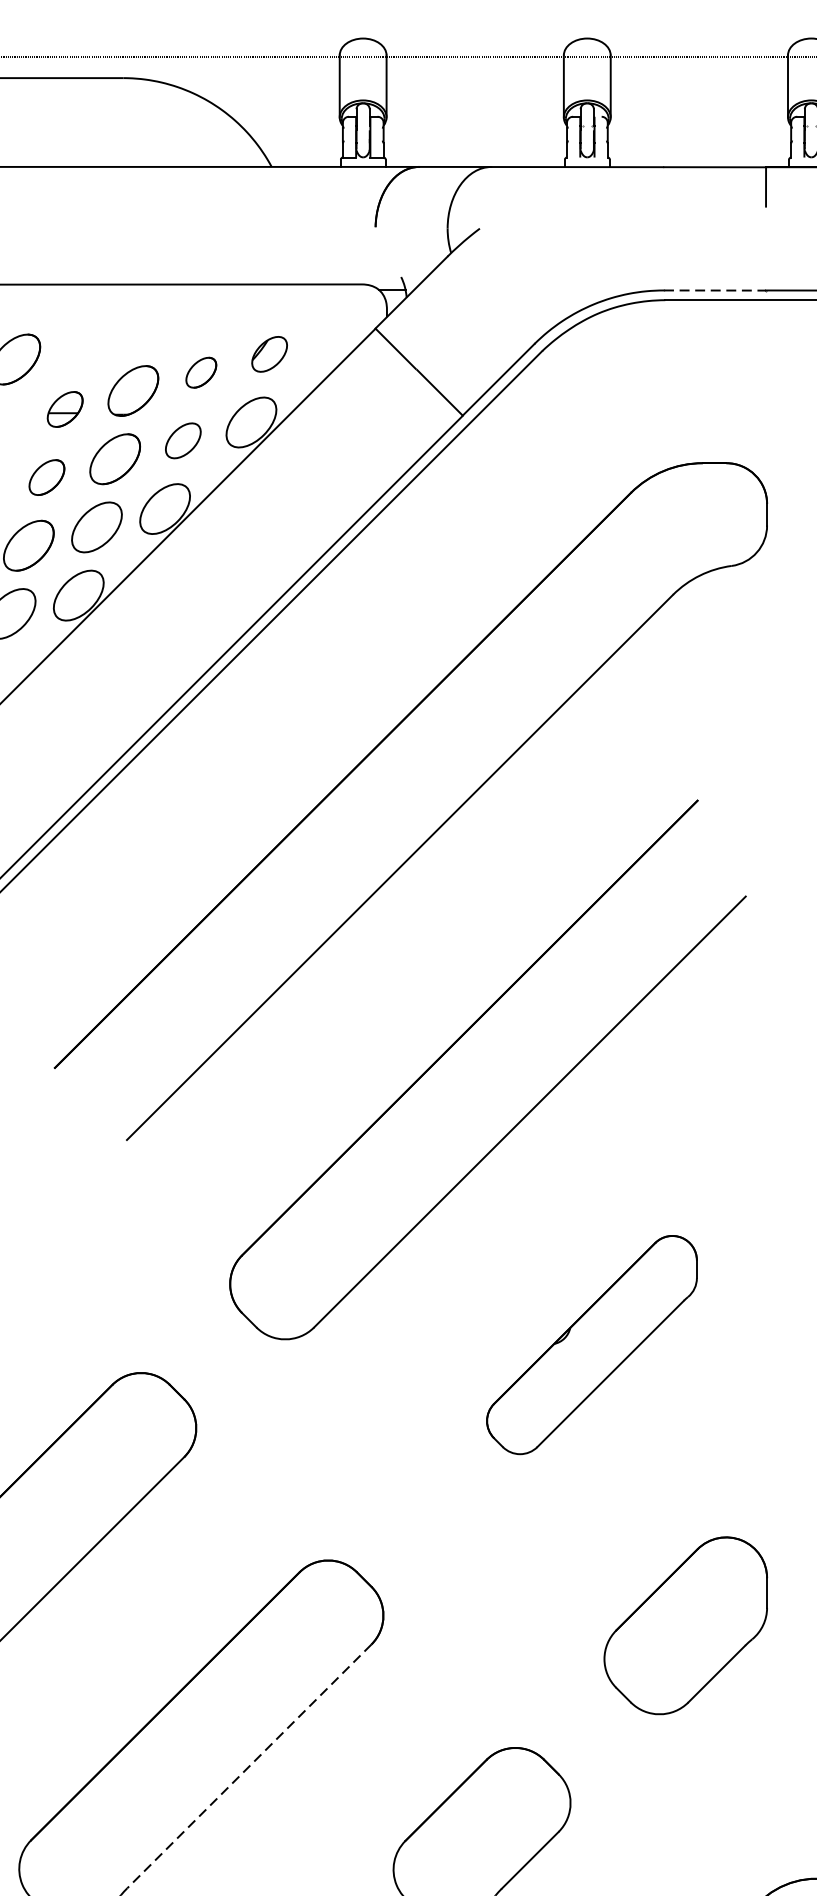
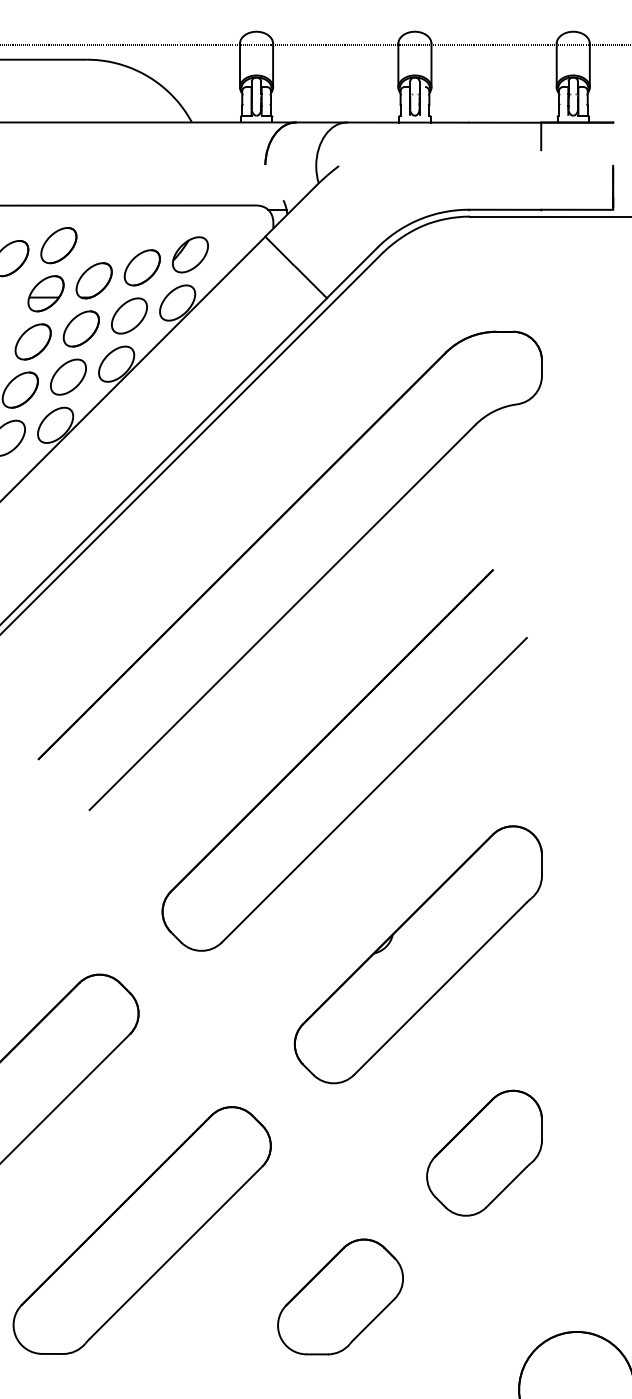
line: (715, 290) -> (505, 209), dashed -> solid
part: (82, 341) -> (58, 245), added
part: (269, 353) -> (190, 254), size x1.43
part: (200, 372) -> (141, 267), size x1.67
part: (64, 408) -> (45, 293), size x1.43
part: (183, 440) -> (129, 315), size x1.43
part: (46, 476) -> (32, 341), size x1.43
part: (590, 1344) -> (417, 954), size x1.67
line: (249, 1766) -> (176, 1252), dashed -> solid

